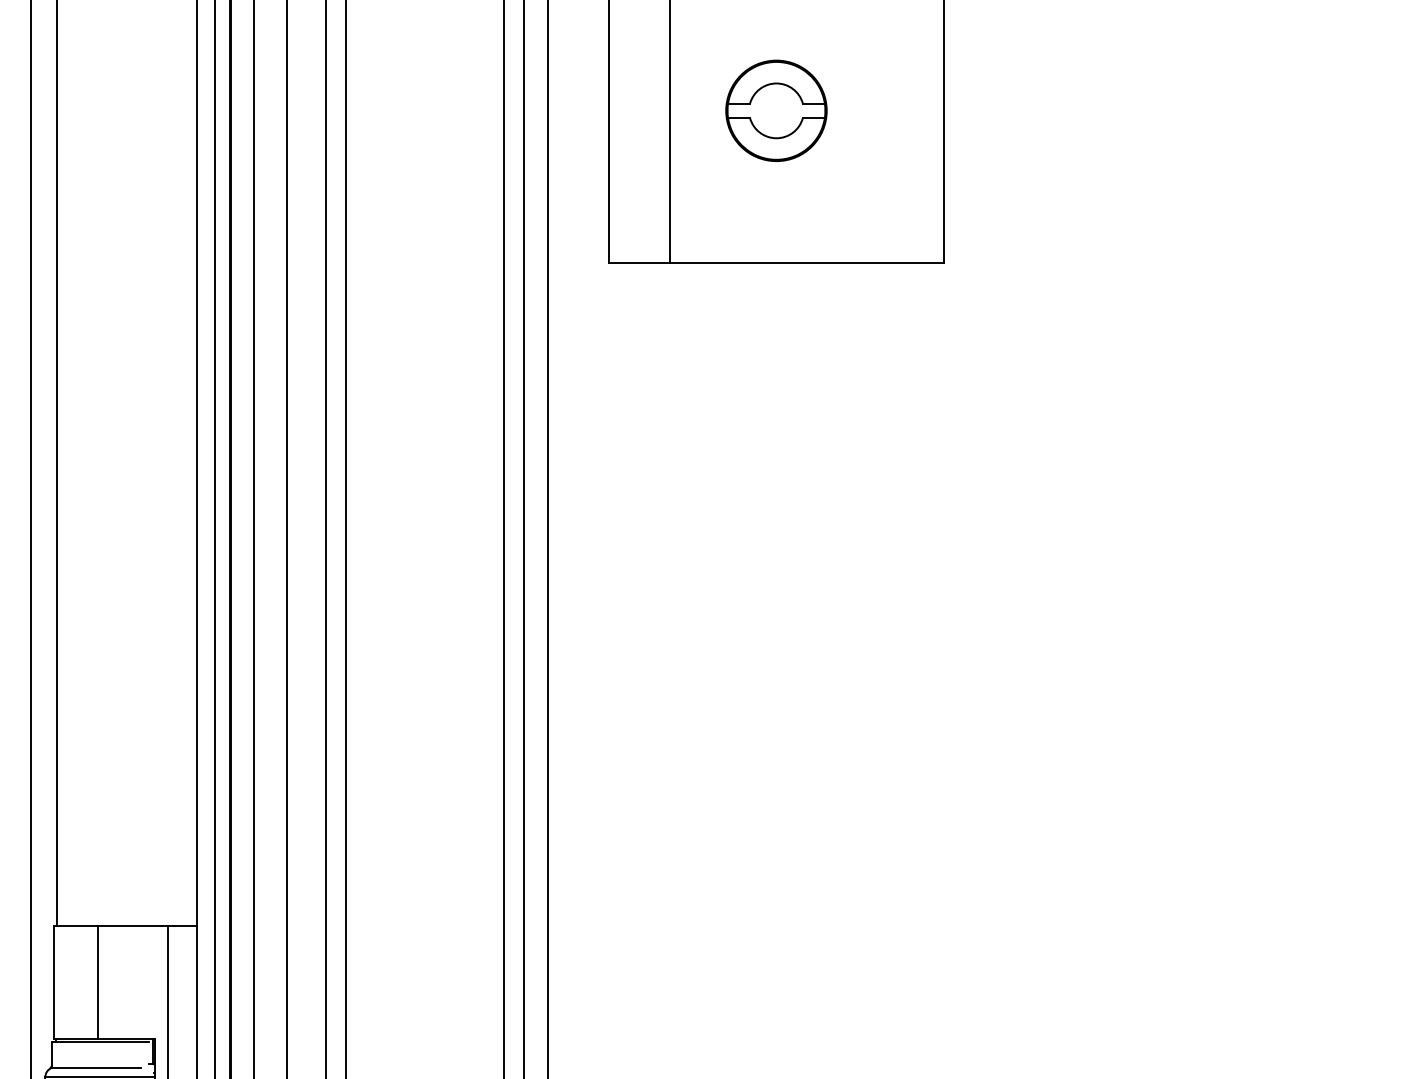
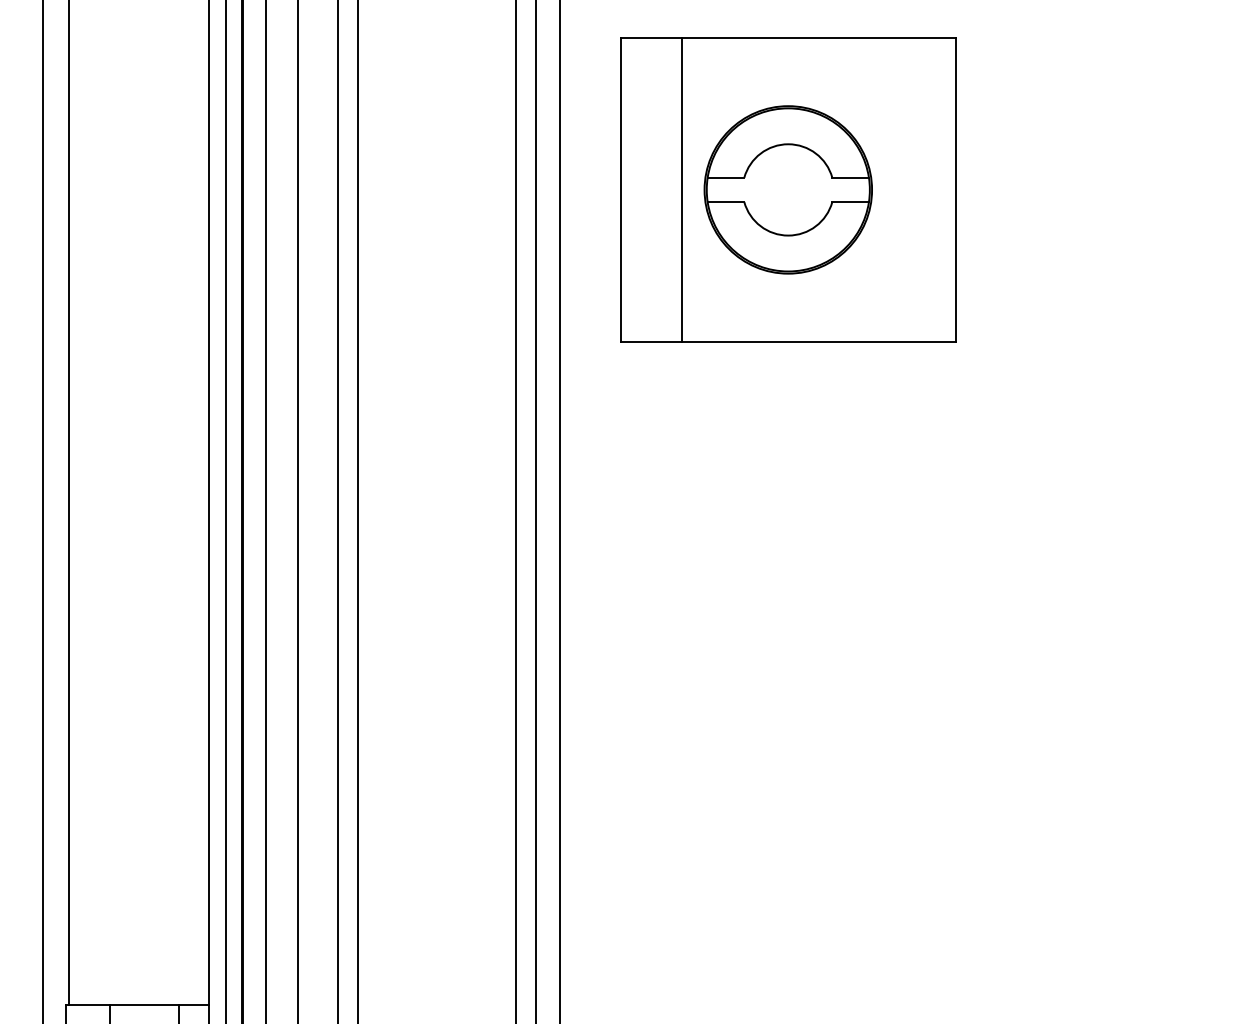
part: (776, 110) -> (788, 189), size x1.67

